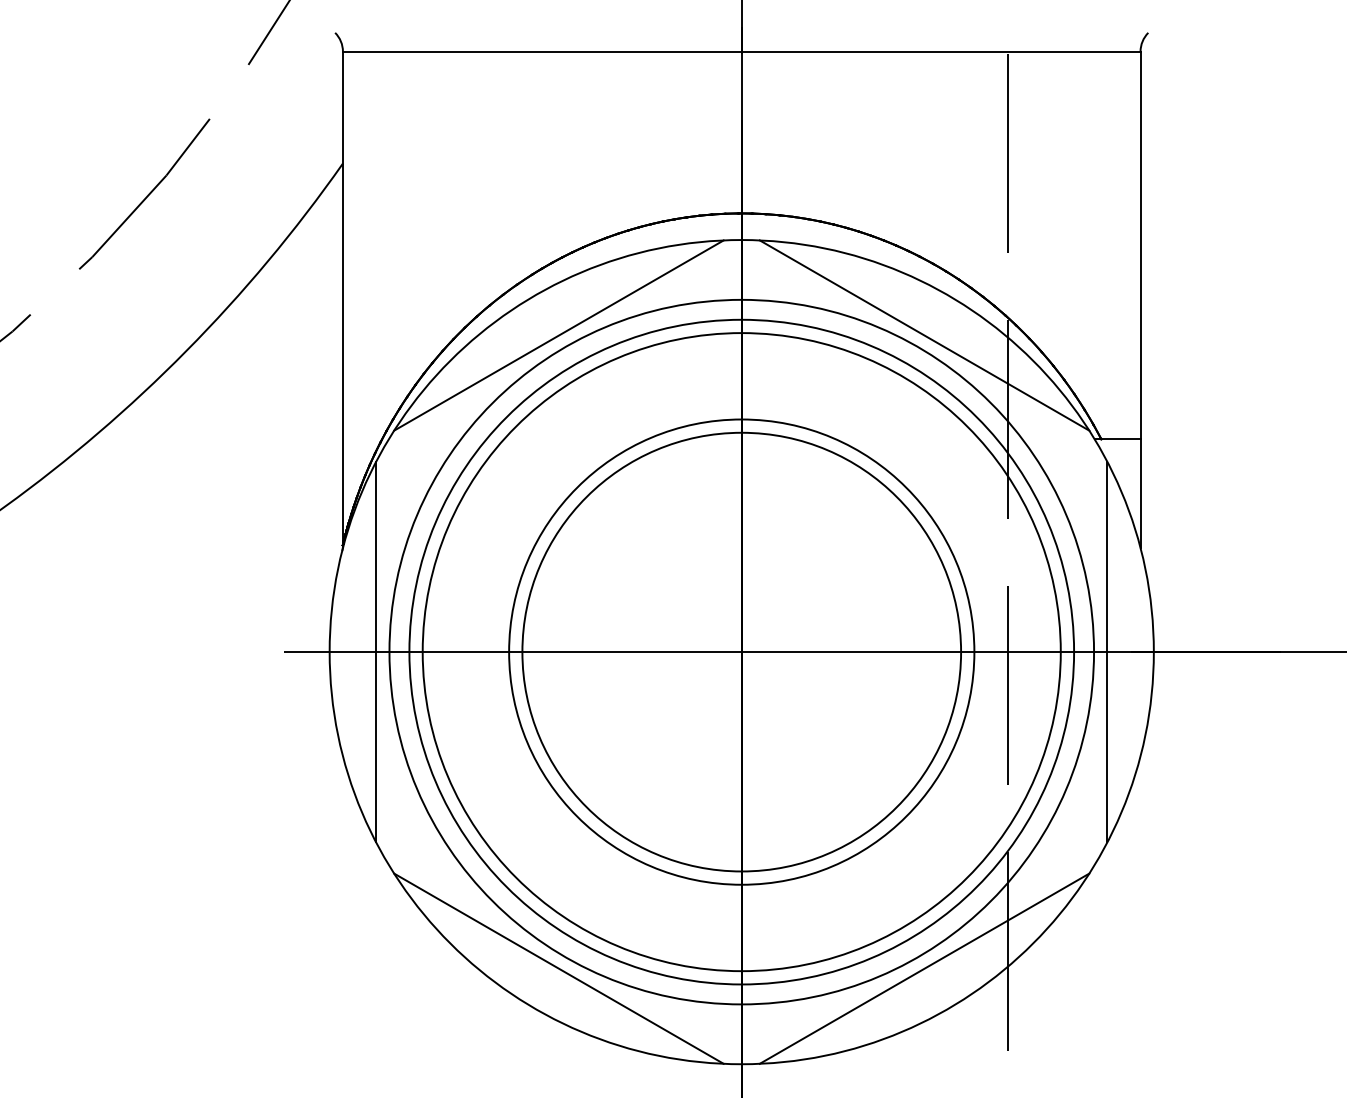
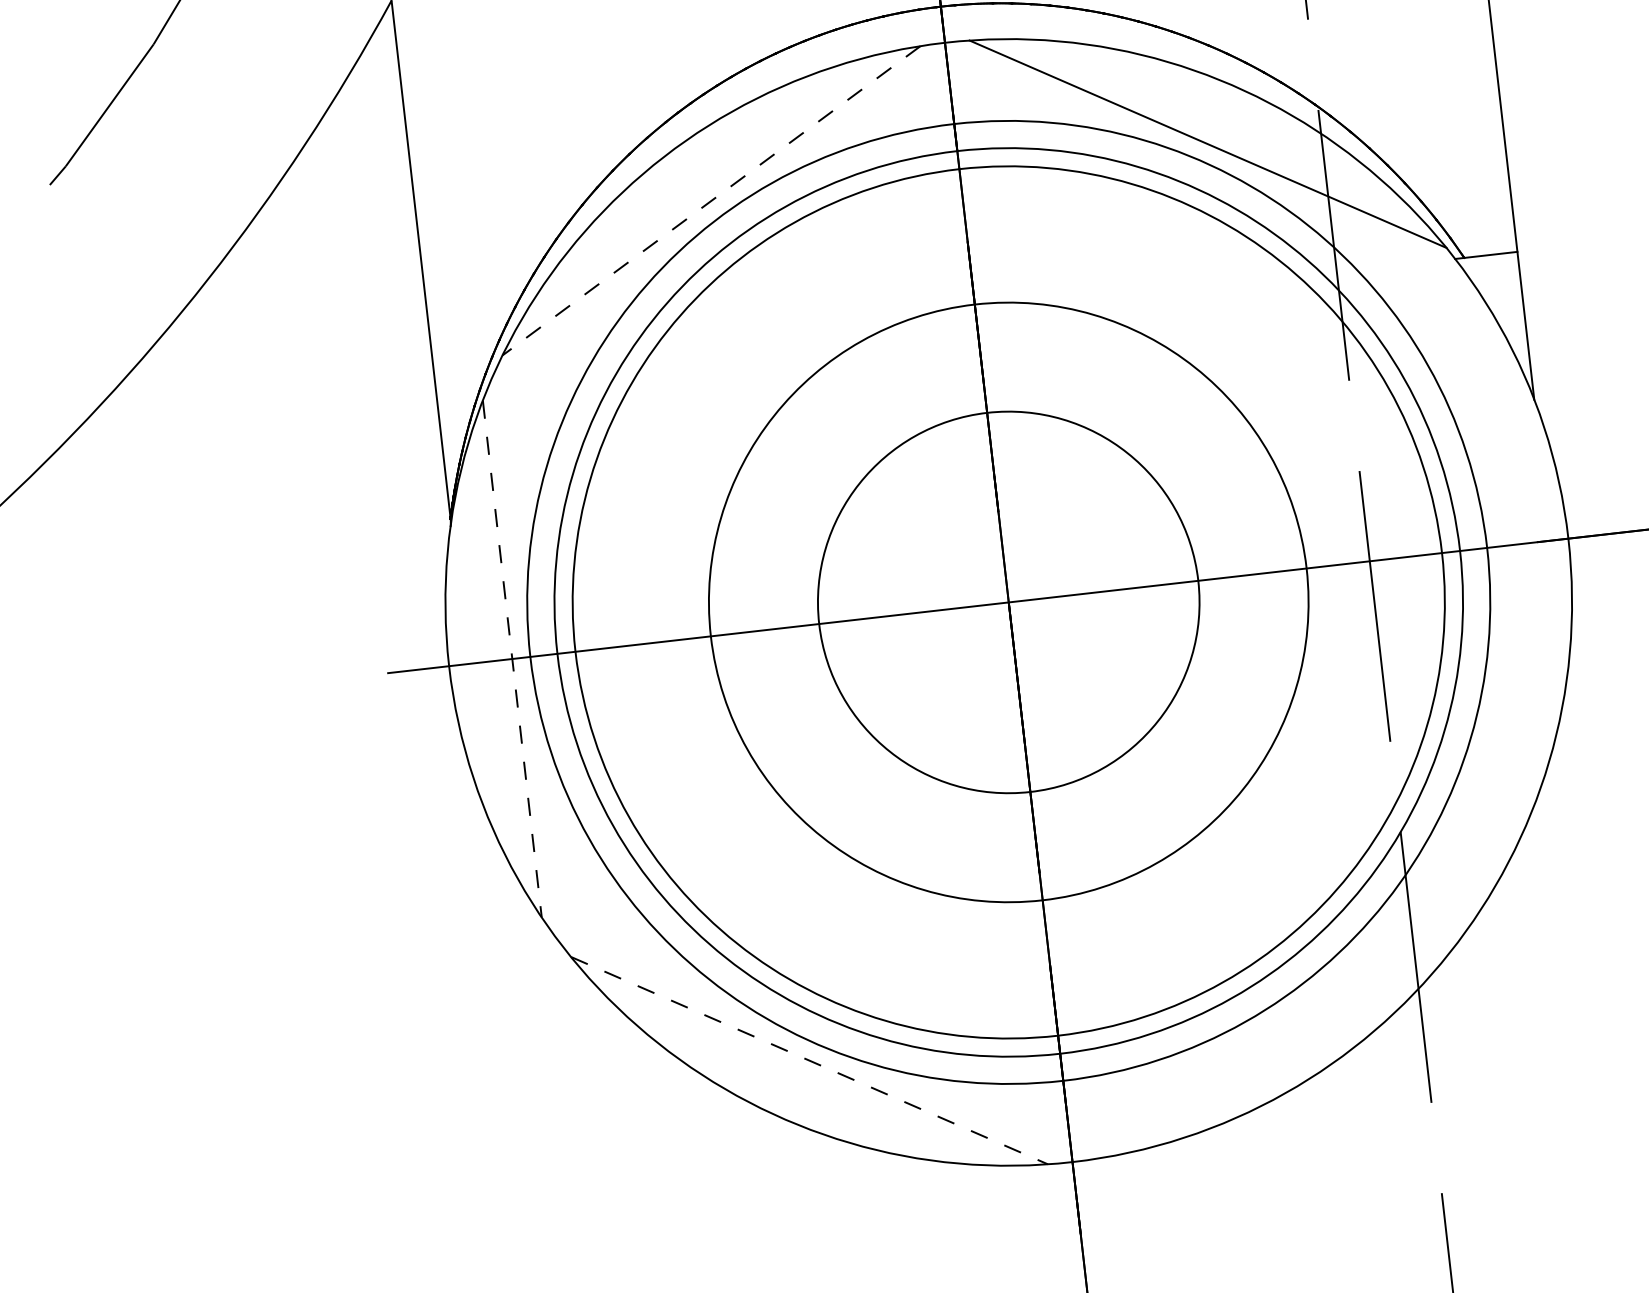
line: (558, 335) -> (710, 200), solid -> dashed
circle: (741, 651) -> (1008, 601), size x0.6
line: (1107, 651) -> (1505, 544), removed
line: (376, 652) -> (512, 659), solid -> dashed
line: (559, 968) -> (810, 1060), solid -> dashed
line: (924, 968) -> (1305, 1003), removed

